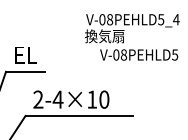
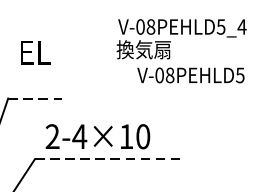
text: (25, 55) -> (34, 52), moved
line: (25, 71) -> (34, 98), solid -> dashed
line: (79, 116) -> (109, 159), solid -> dashed

